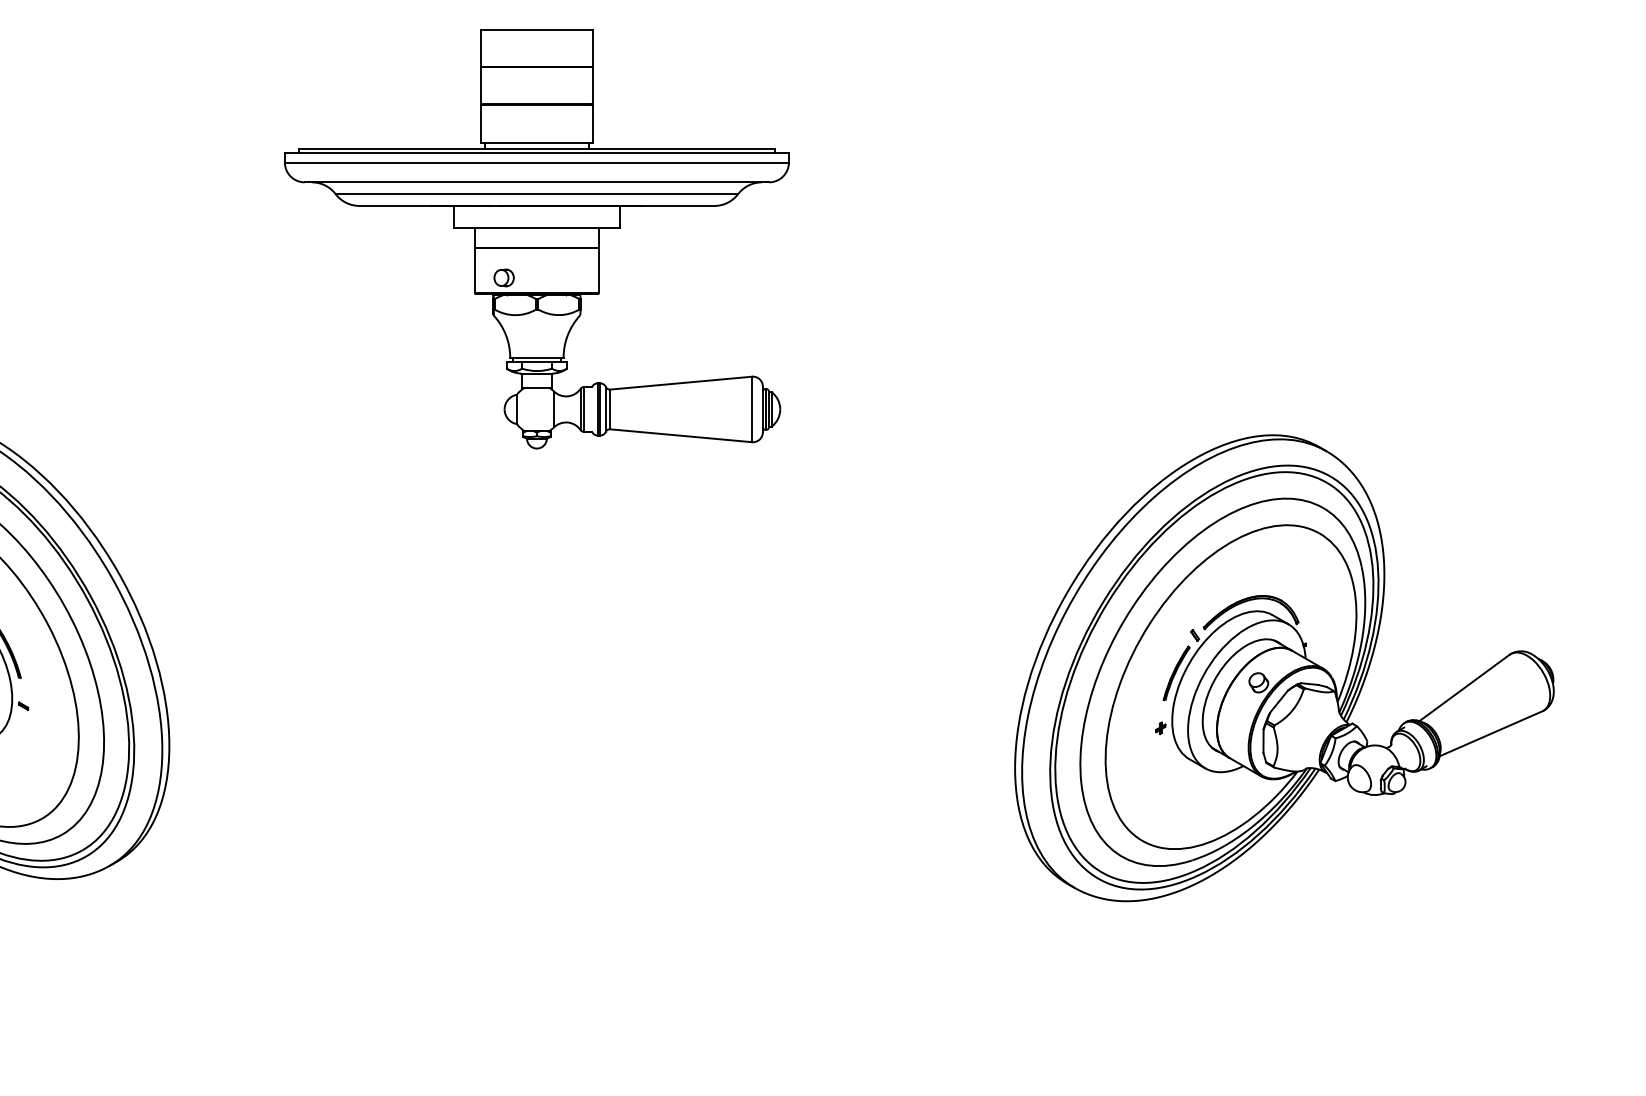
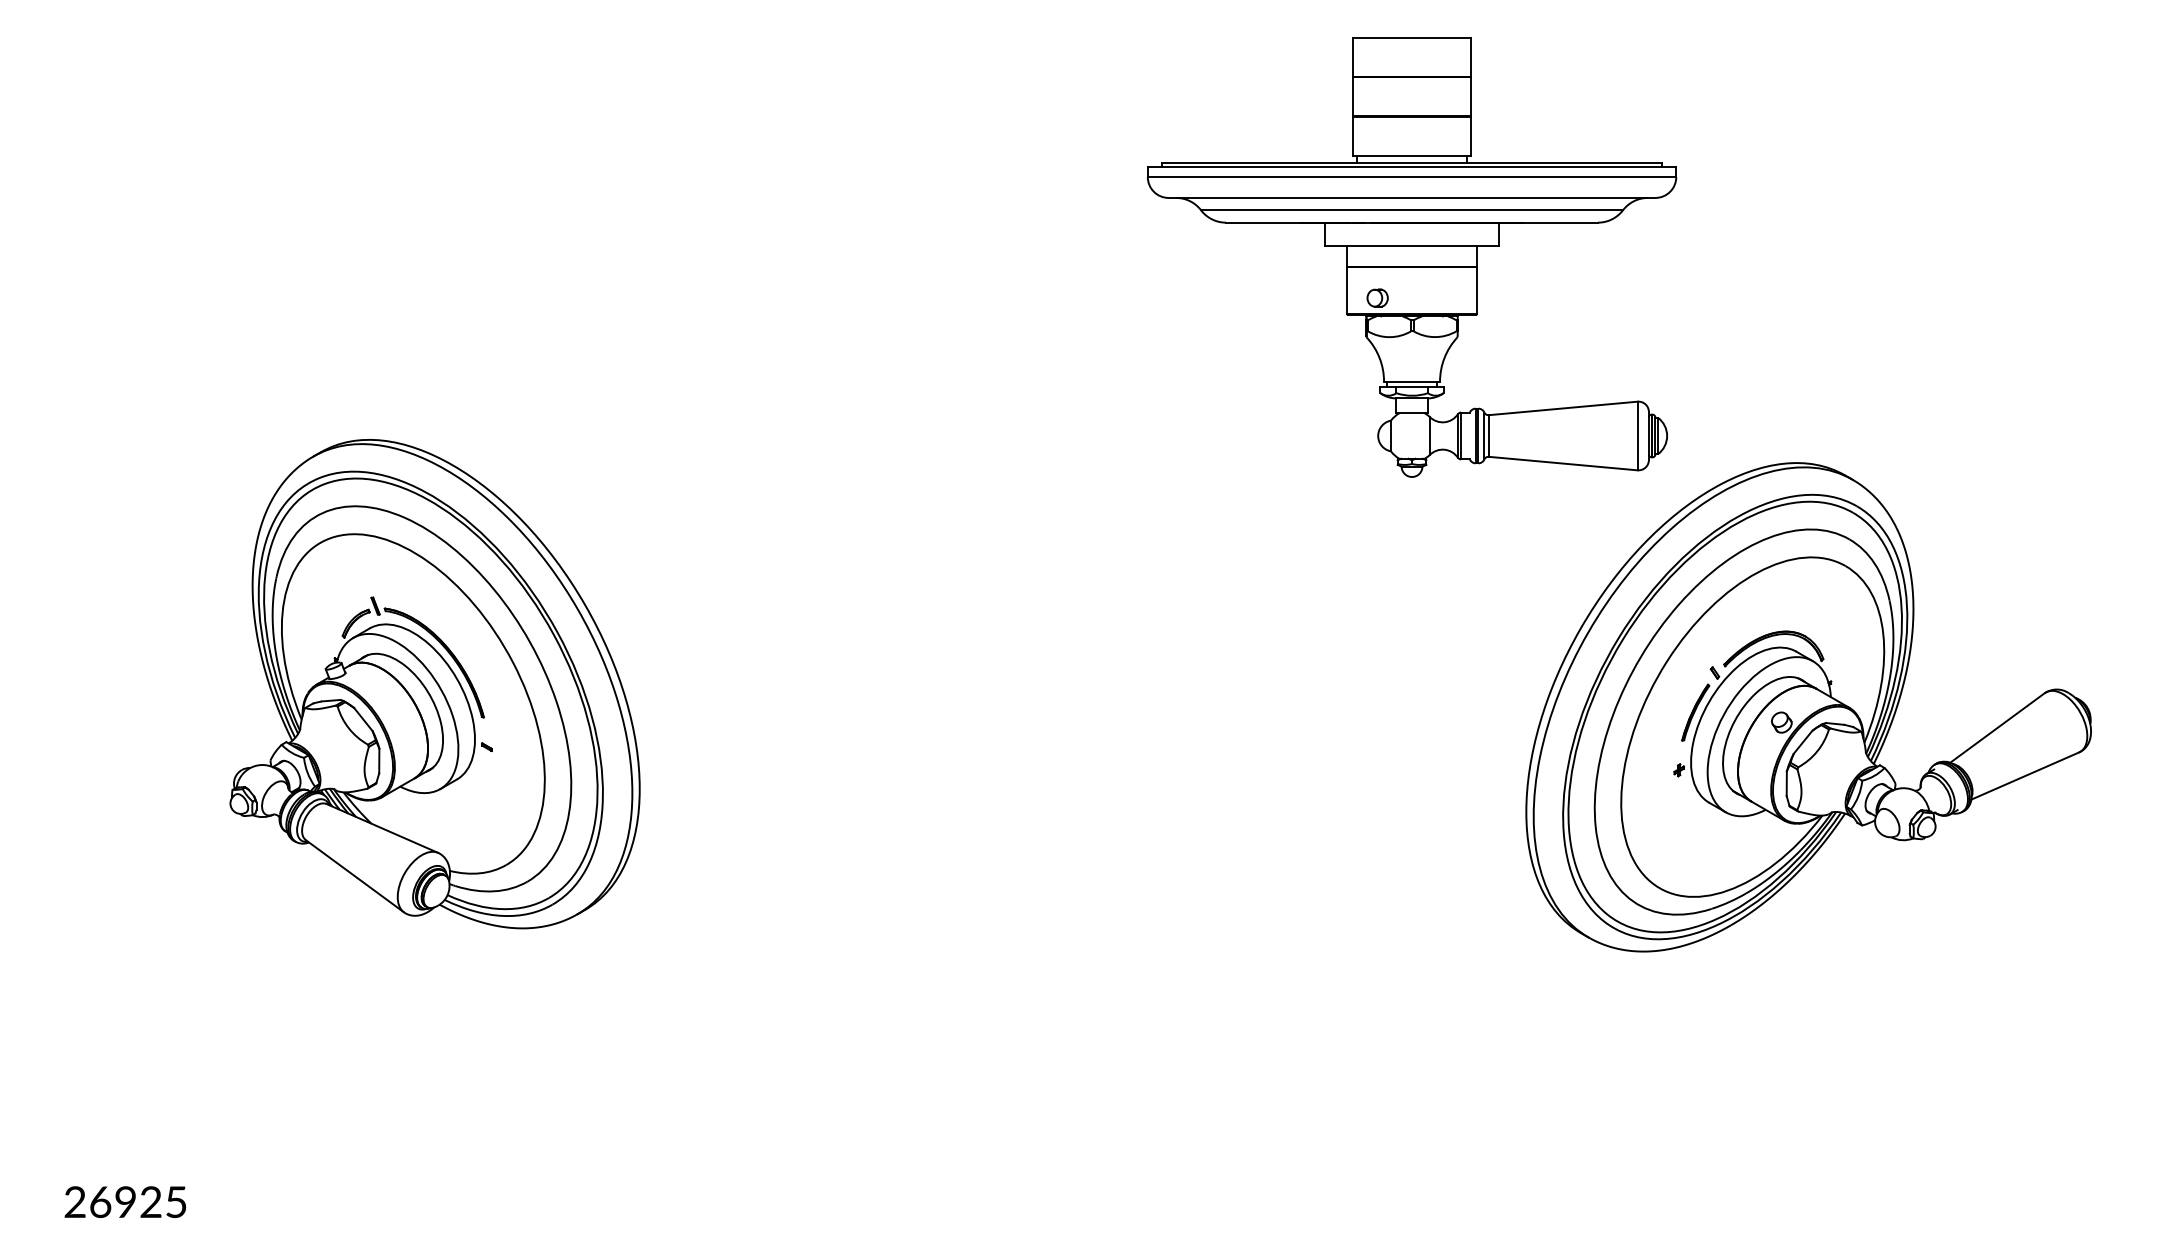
part: (537, 239) -> (1412, 257), moved

